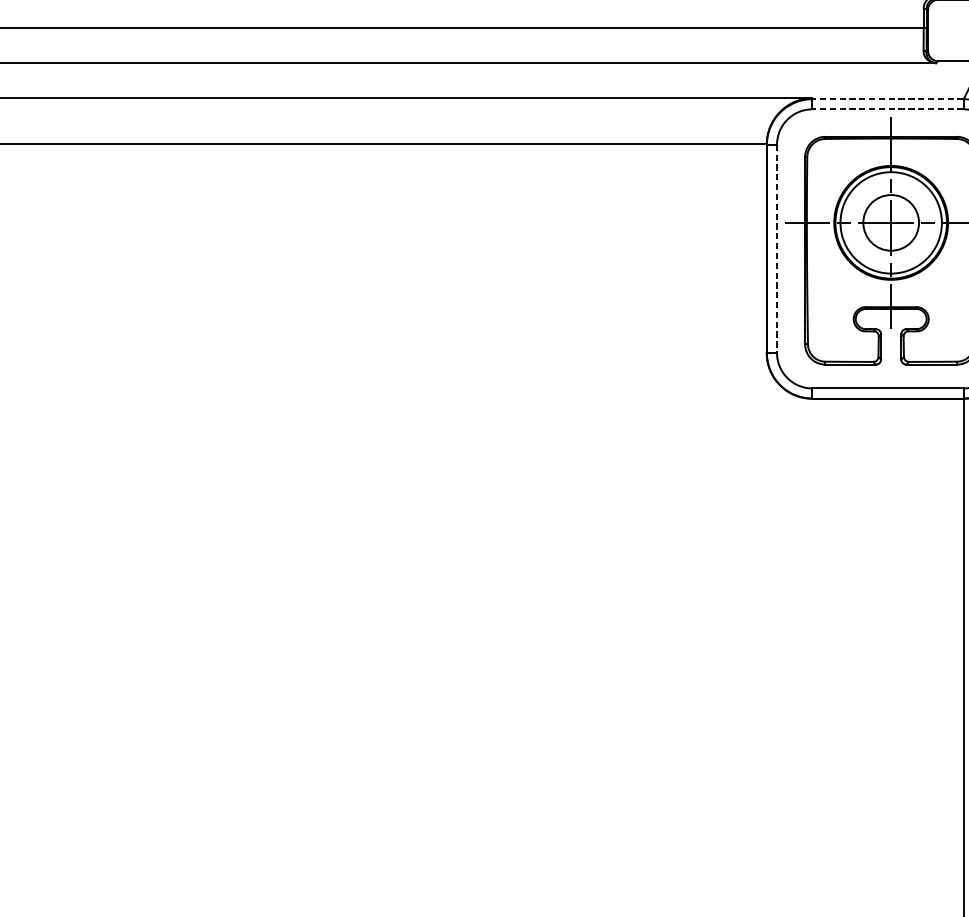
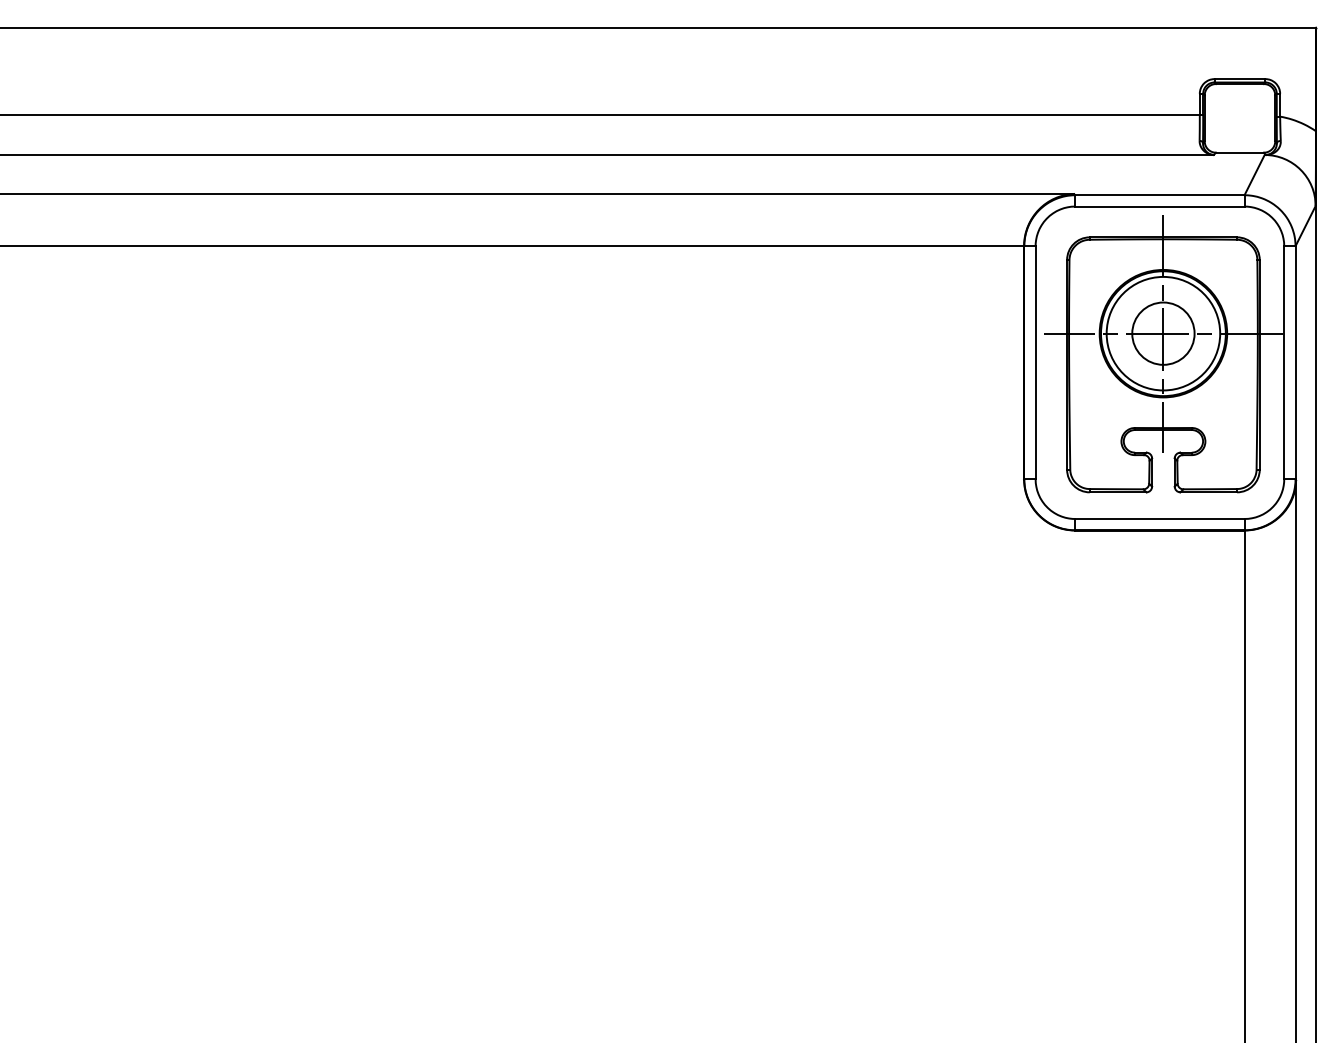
line: (887, 99) -> (1159, 195), dashed -> solid
line: (887, 109) -> (1159, 206), dashed -> solid
line: (776, 248) -> (1035, 362), dashed -> solid

